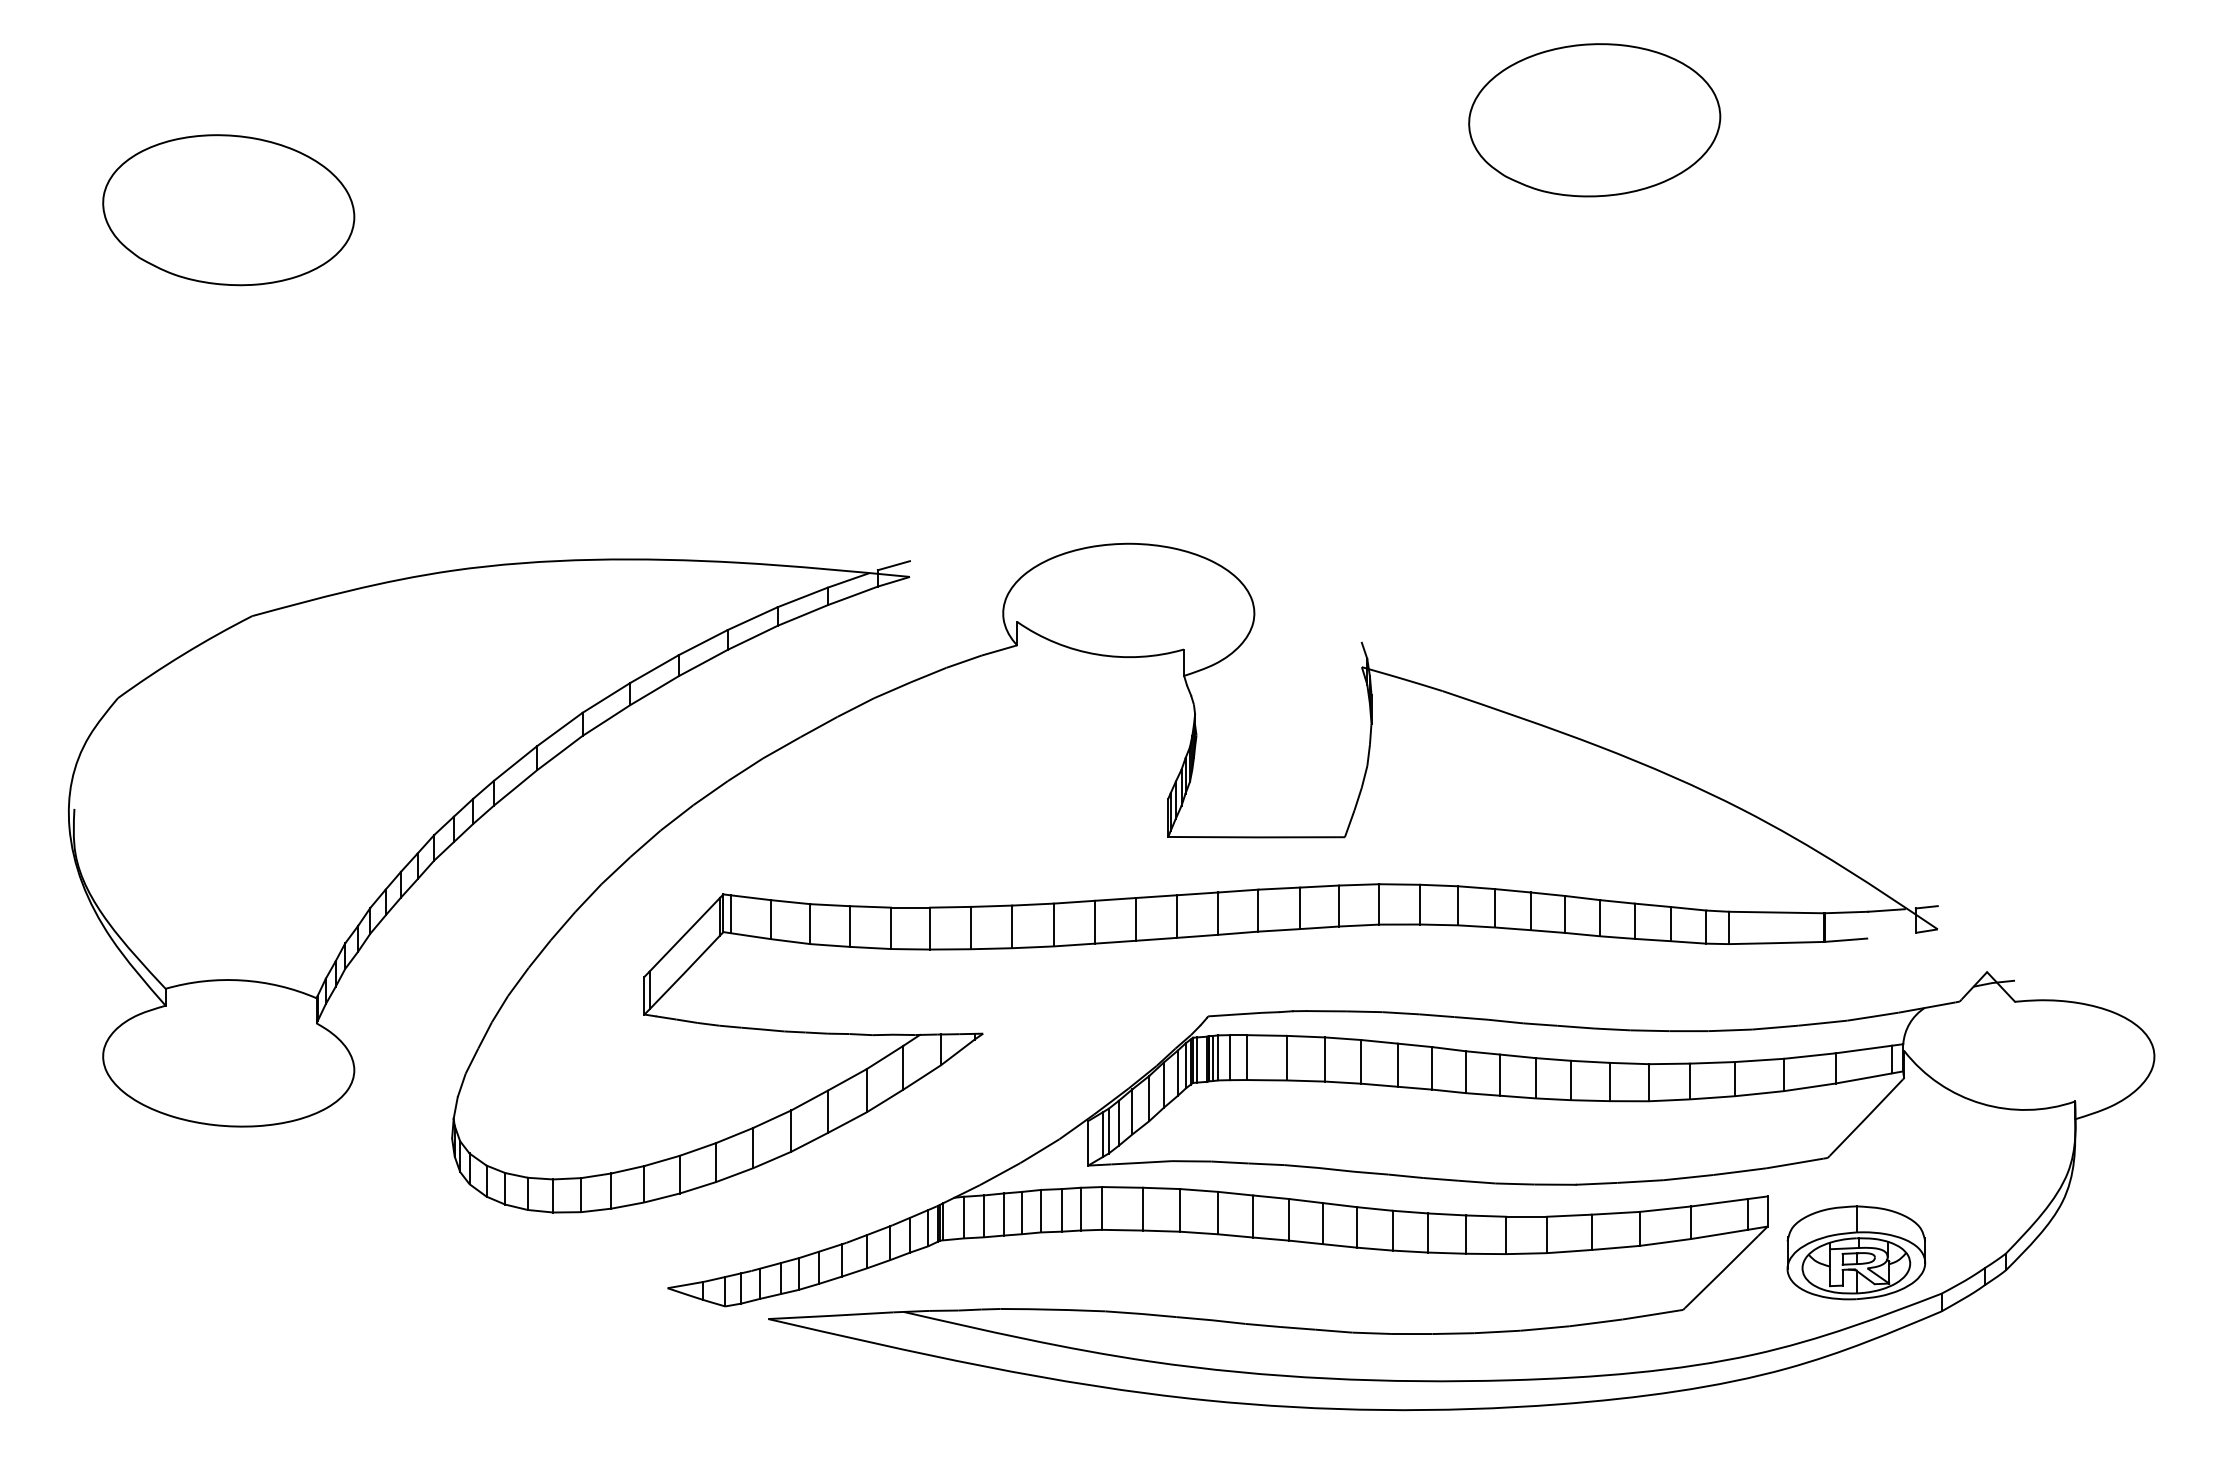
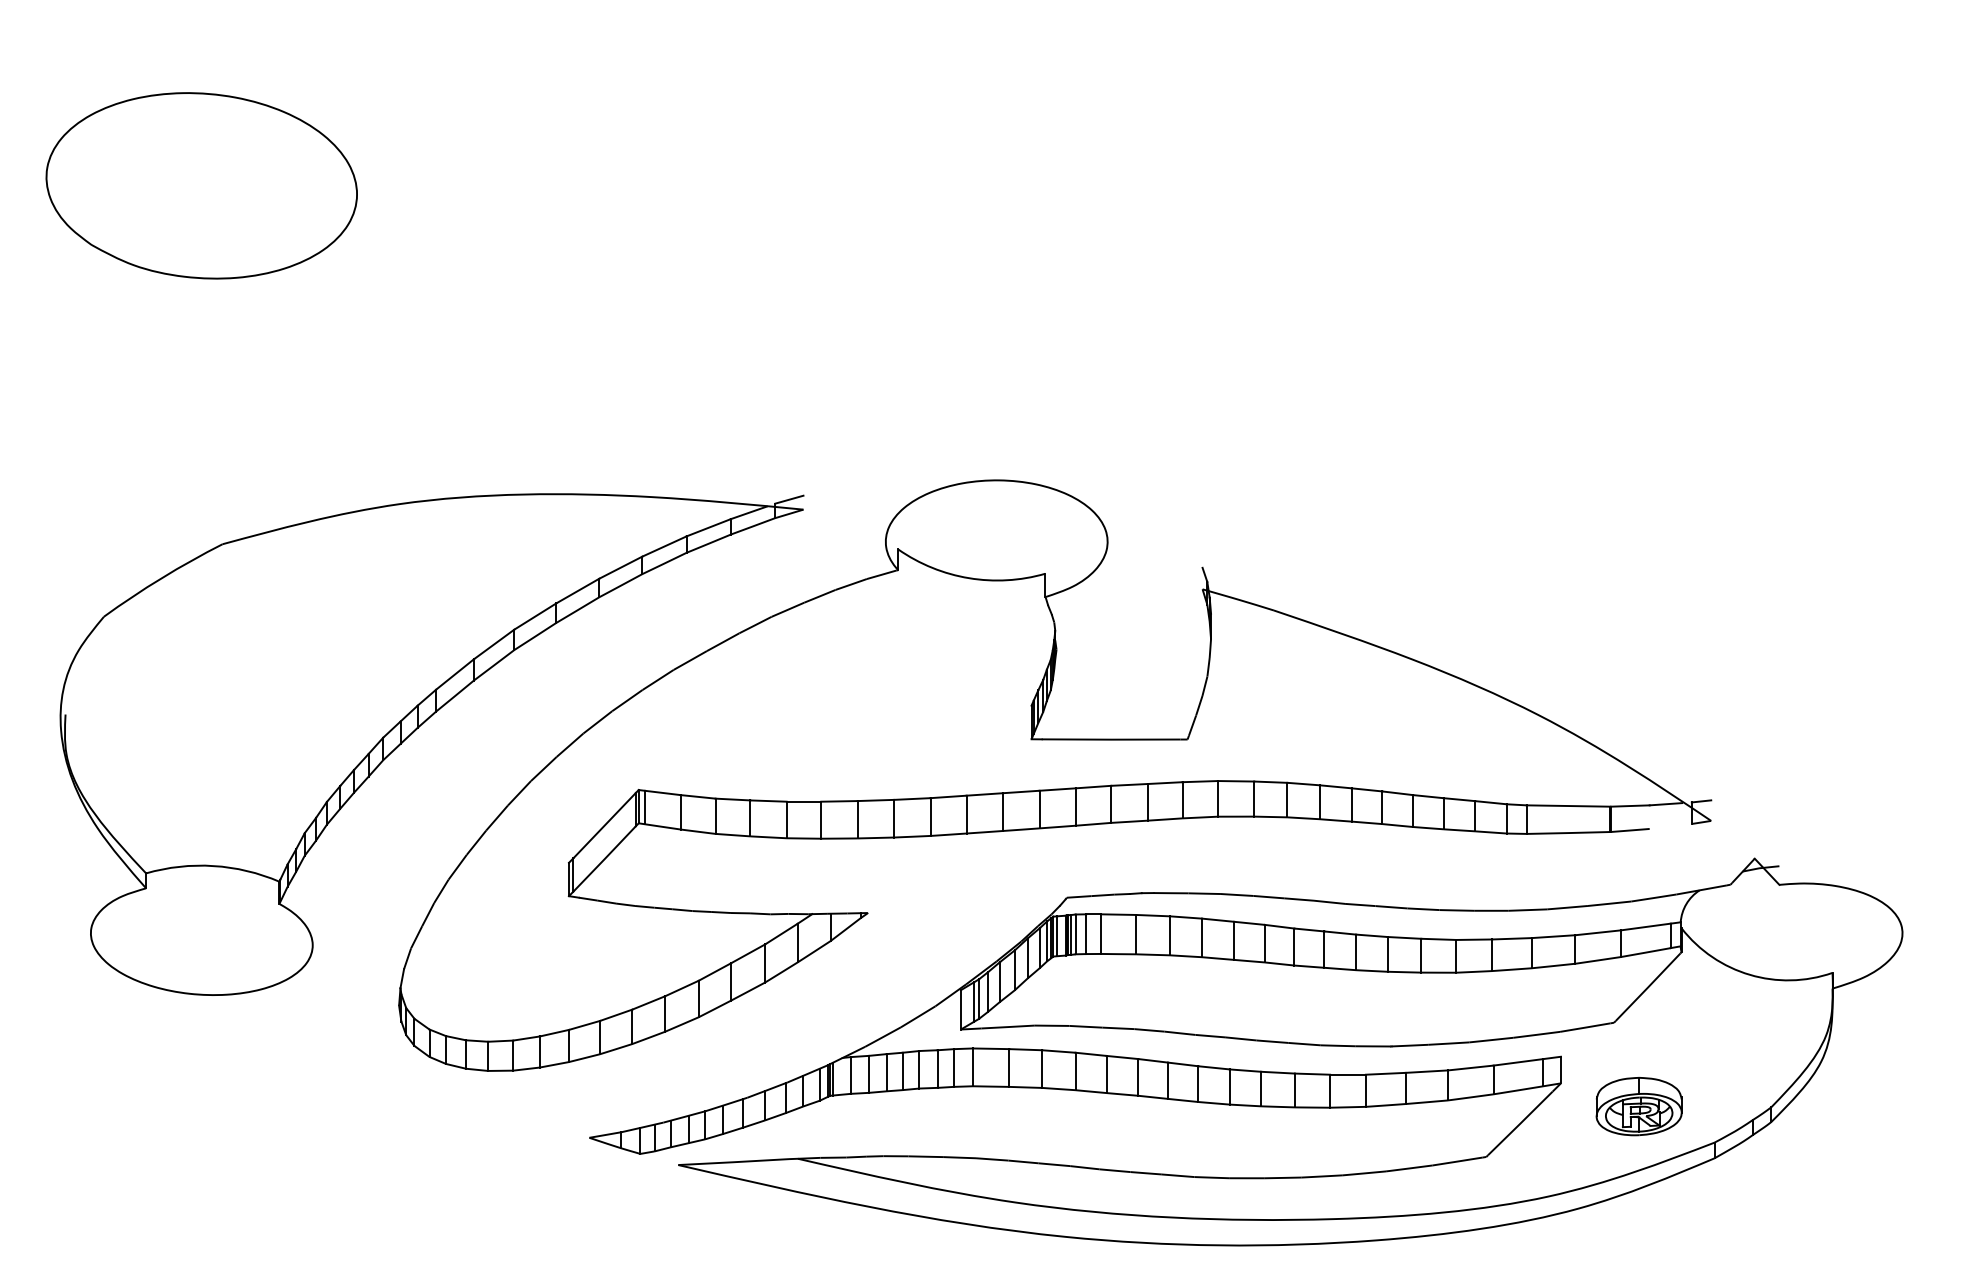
part: (1593, 120) -> (1407, 106), removed
part: (228, 209) -> (201, 185), size x1.4
part: (1855, 1252) -> (1638, 1106), size x0.7

